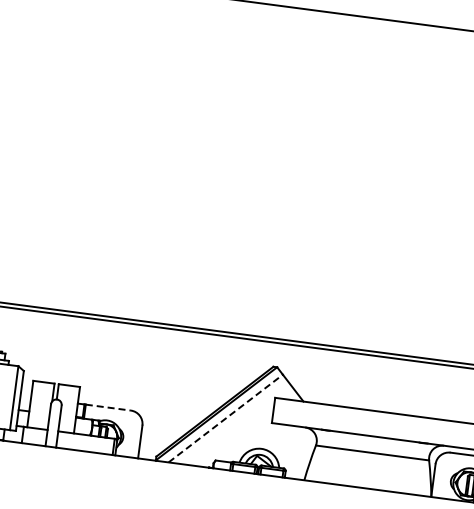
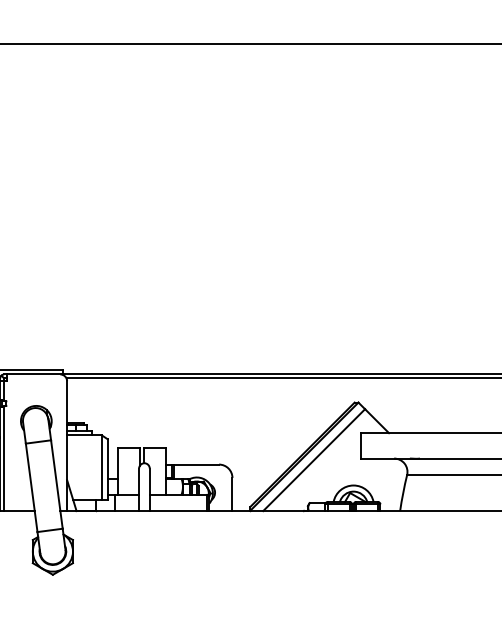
line: (108, 407) -> (196, 464), dashed -> solid
line: (226, 417) -> (314, 459), dashed -> solid

